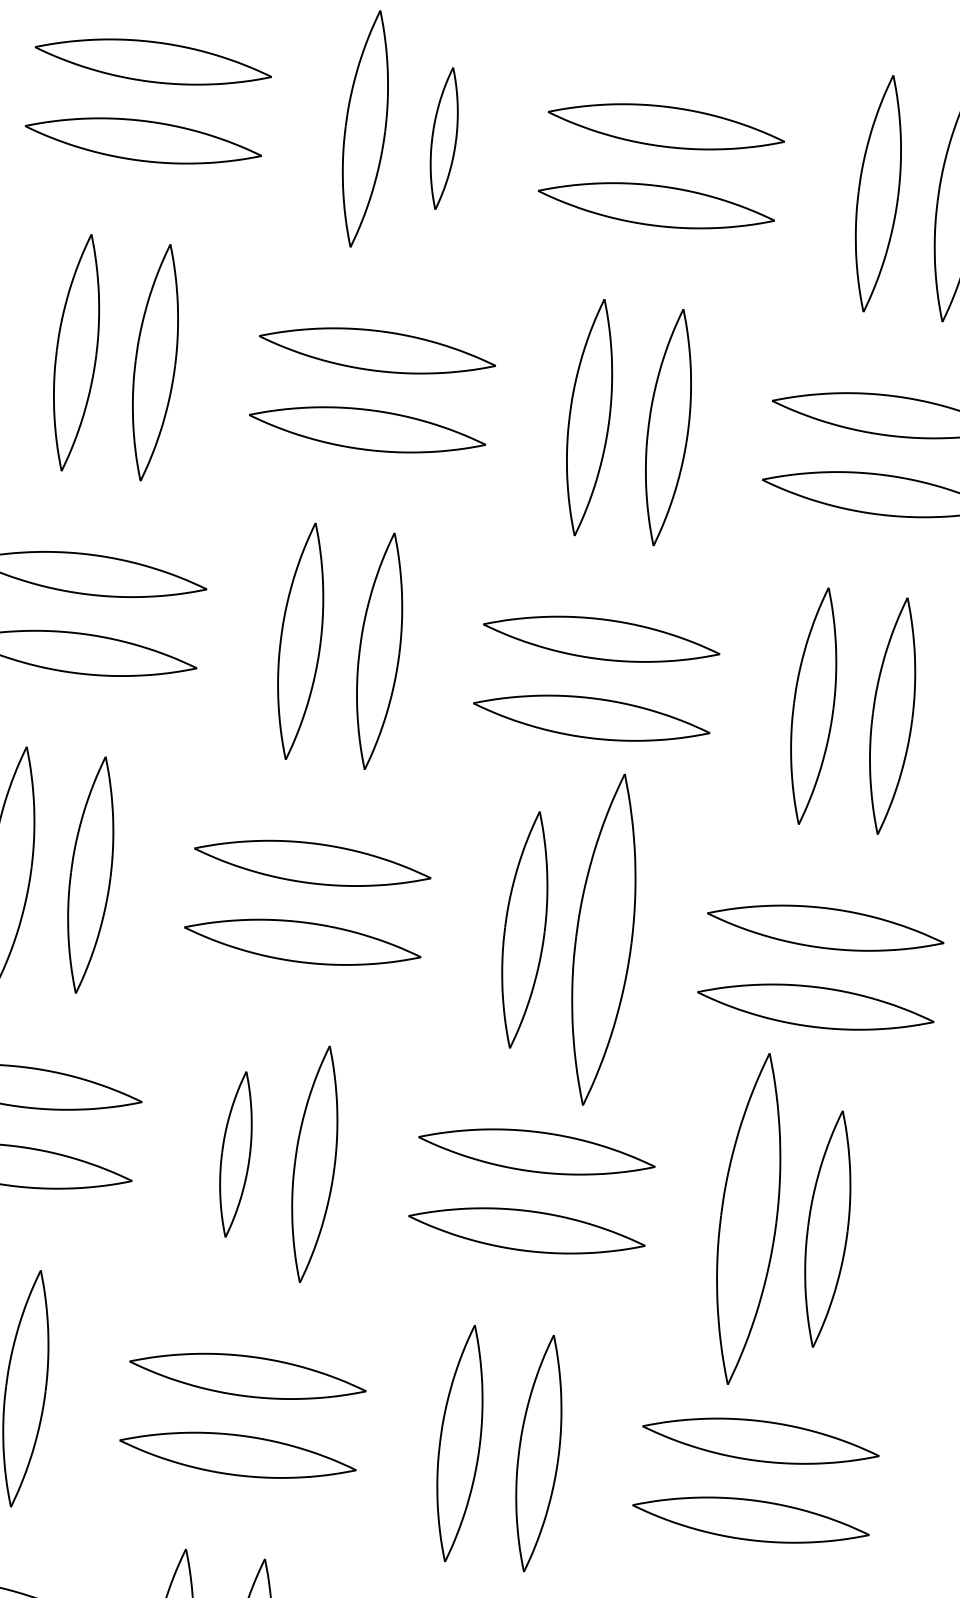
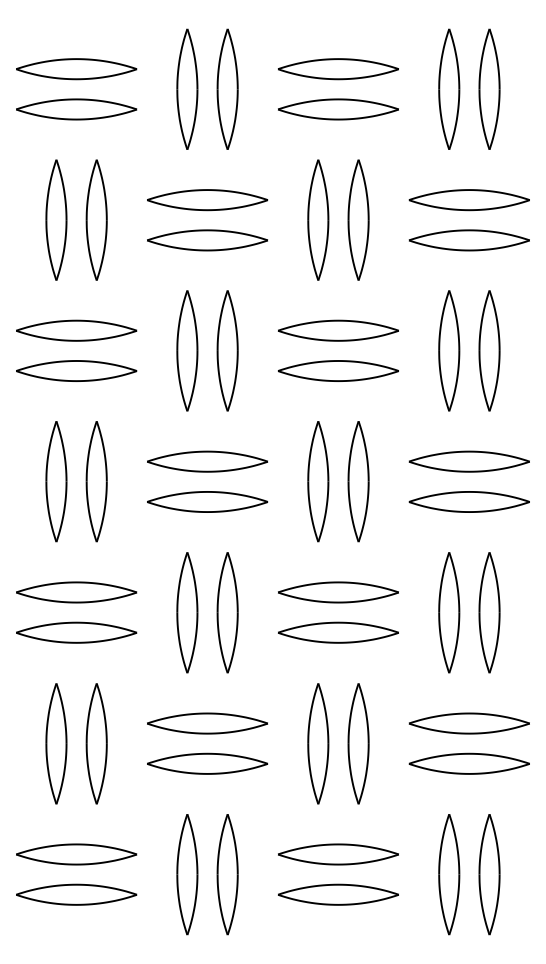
part: (444, 137) -> (227, 88), size x1.67
part: (603, 939) -> (358, 481), size x0.71
part: (236, 1153) -> (187, 612), size x1.43
part: (749, 1218) -> (449, 612), size x0.71

